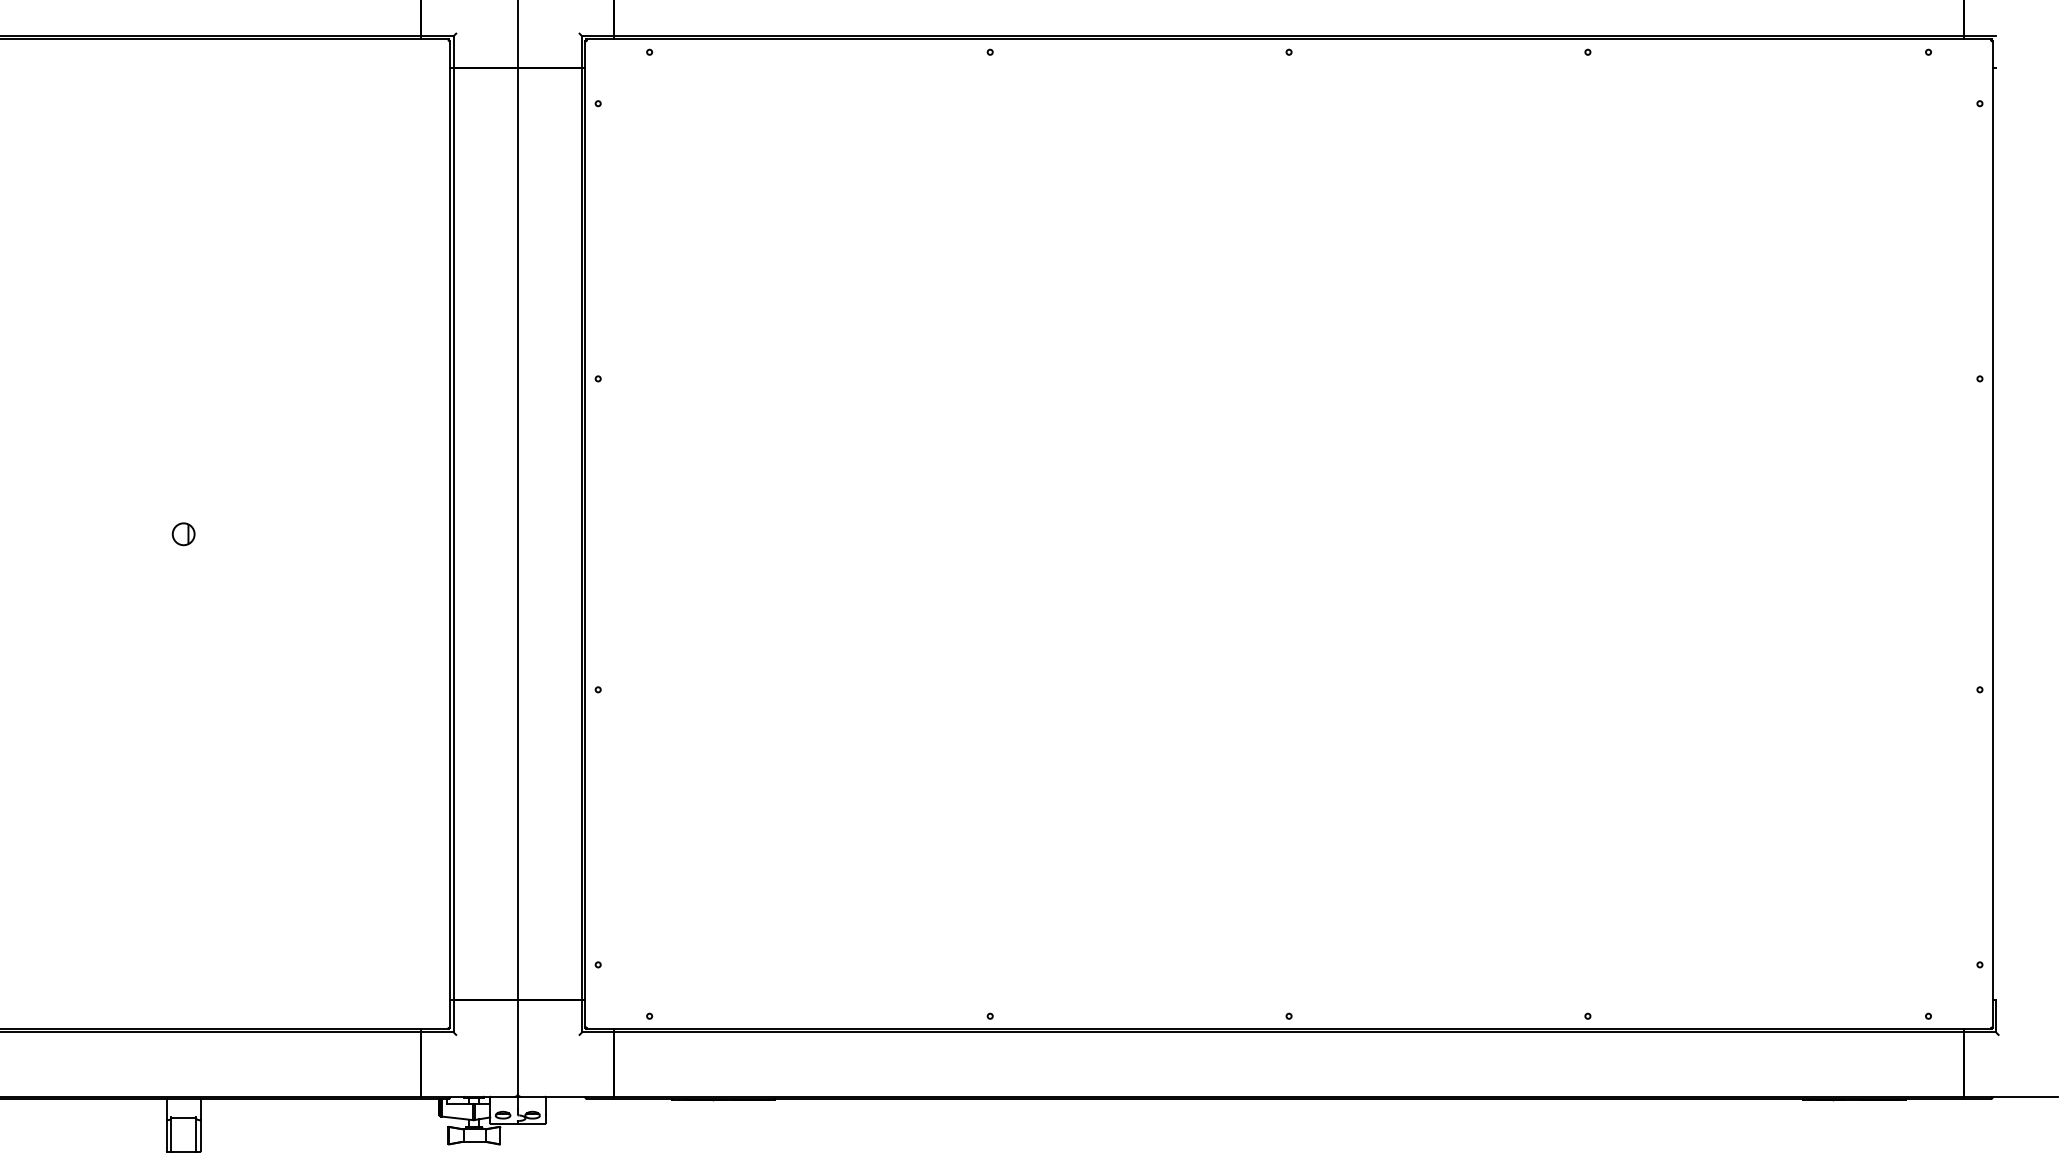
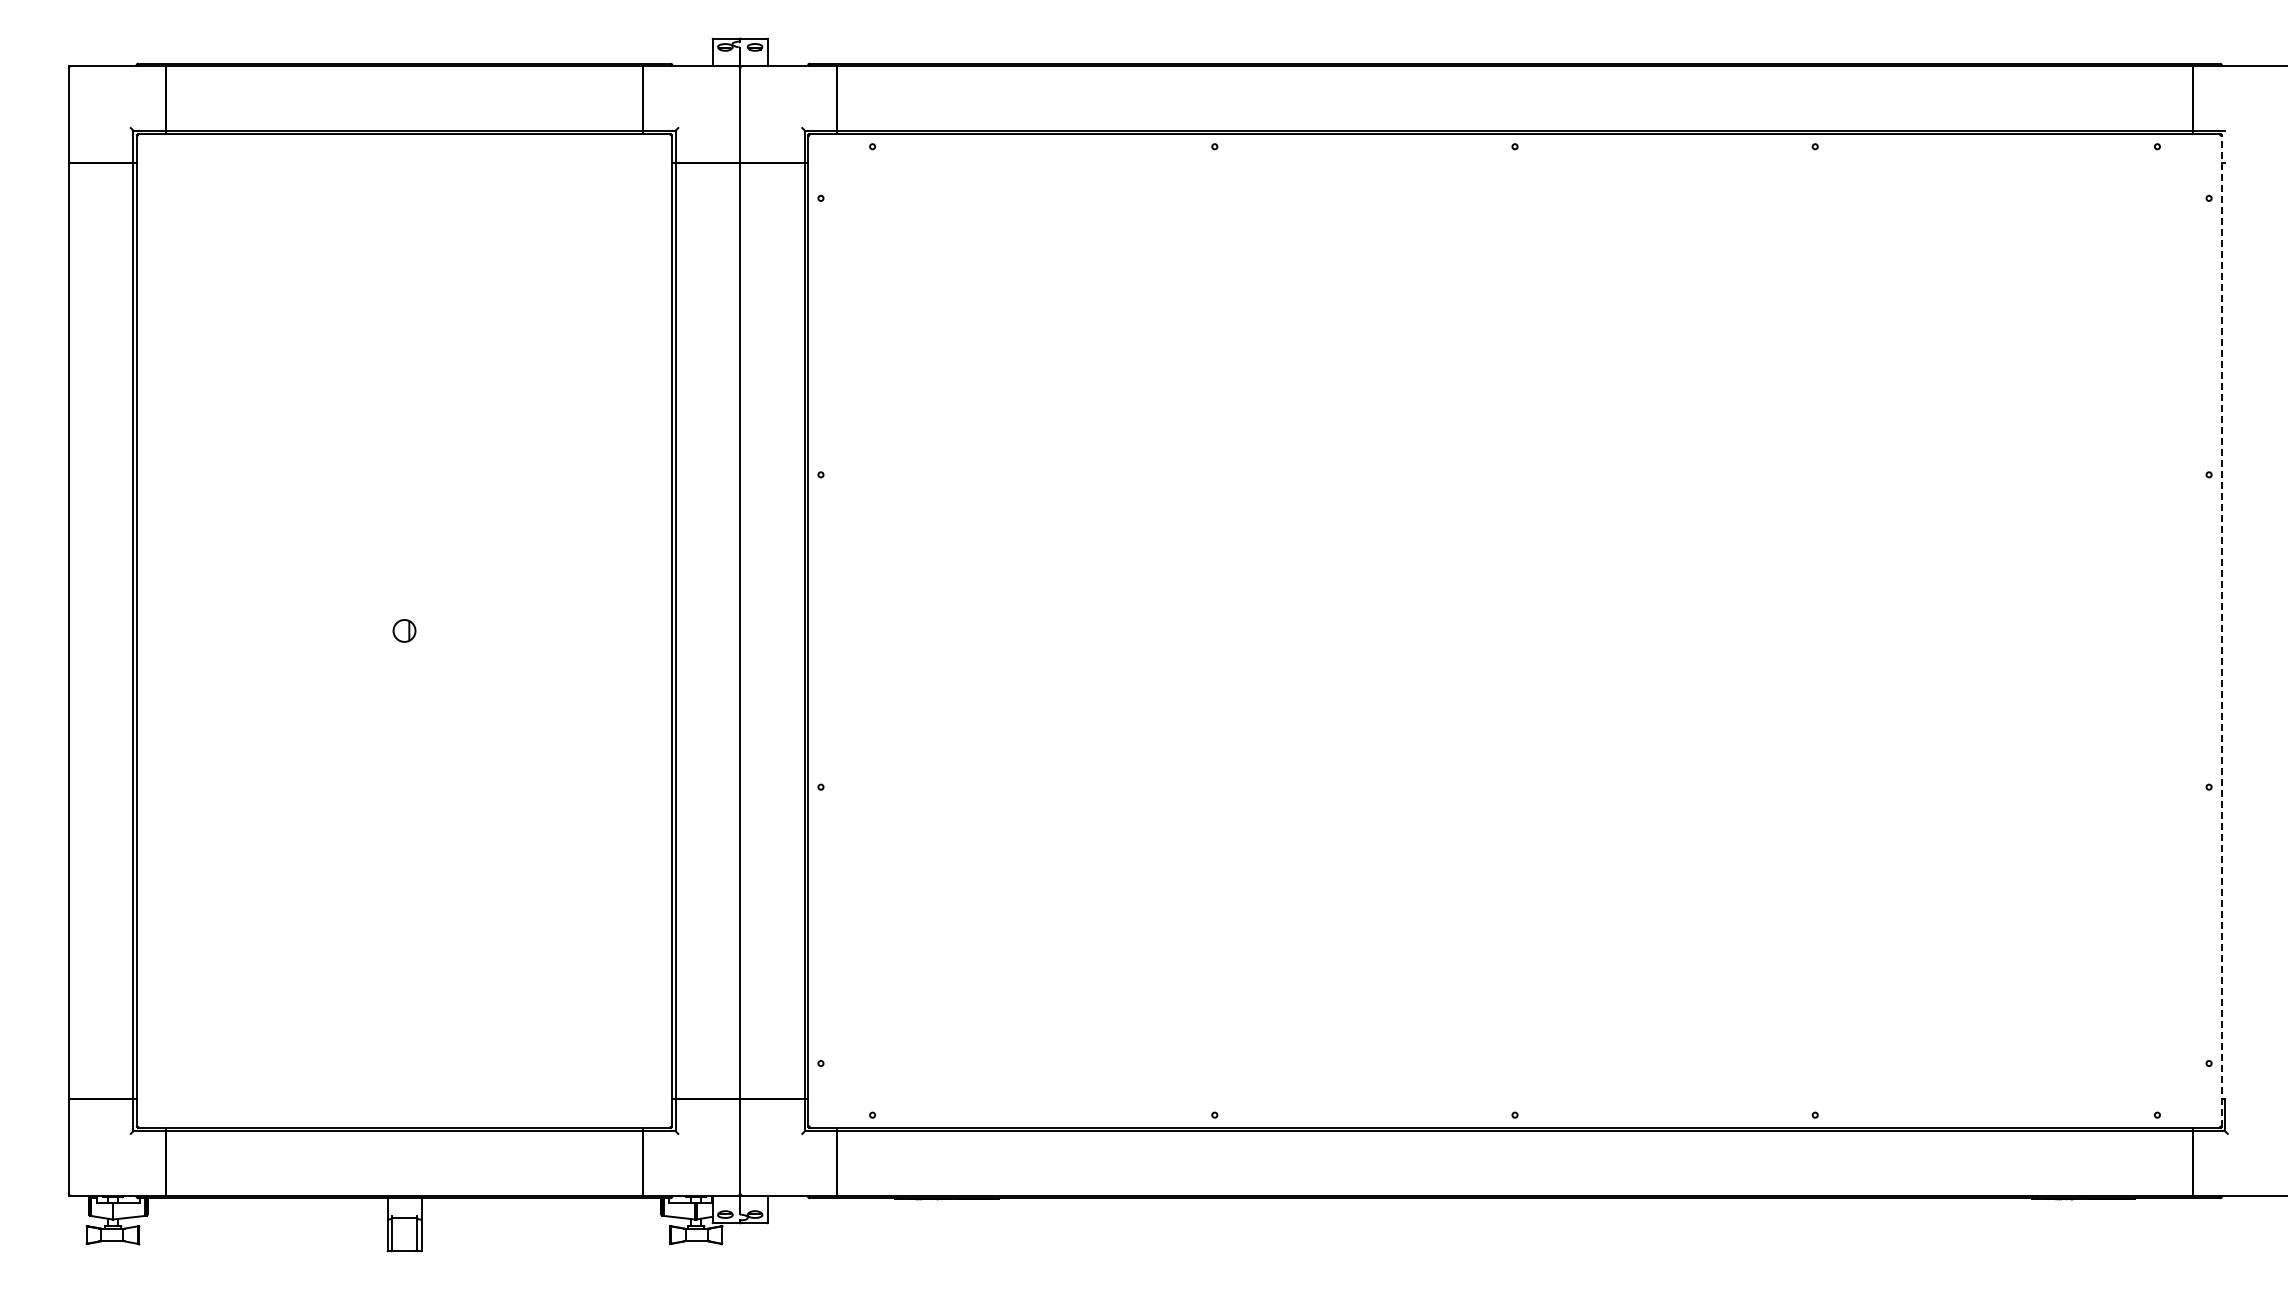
line: (1993, 533) -> (2222, 630), solid -> dashed

